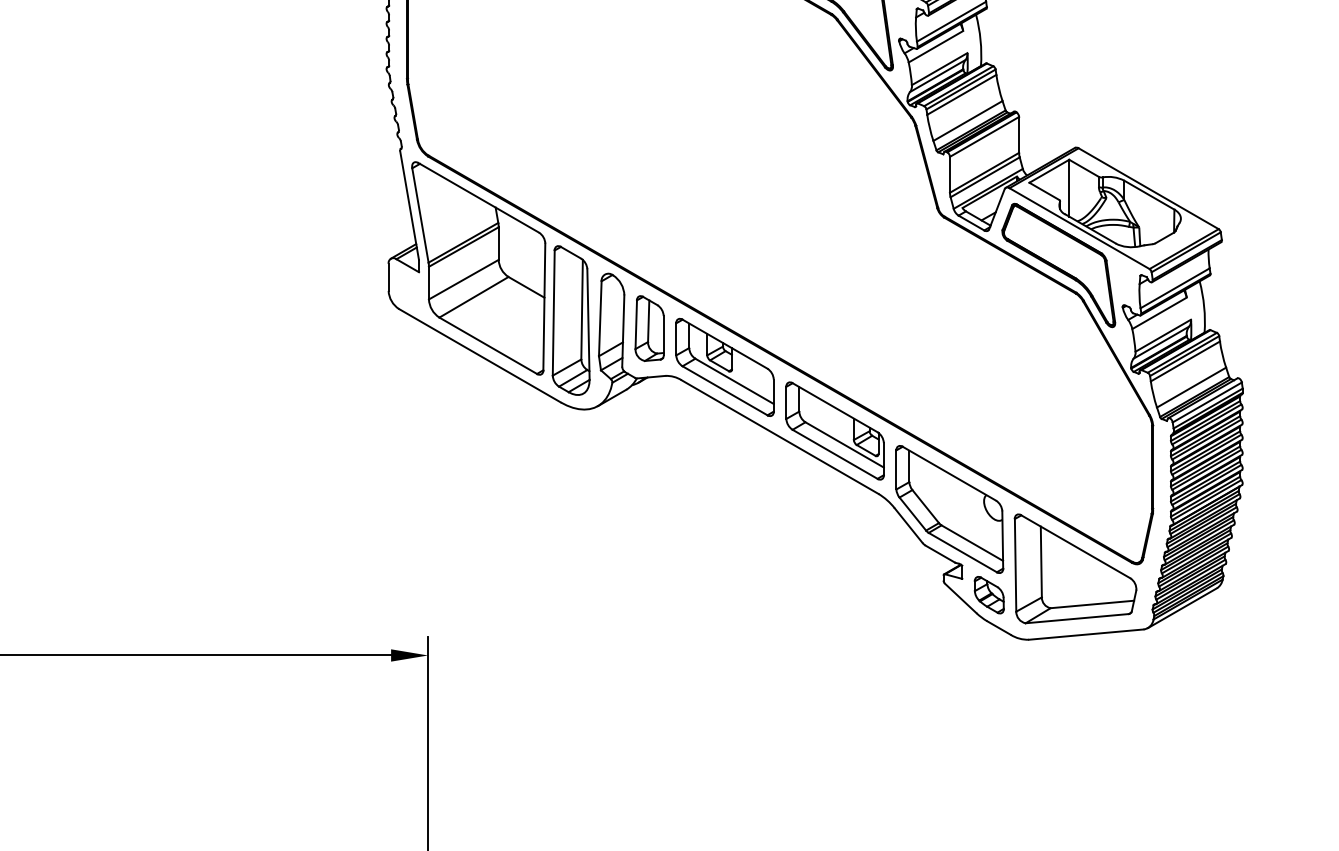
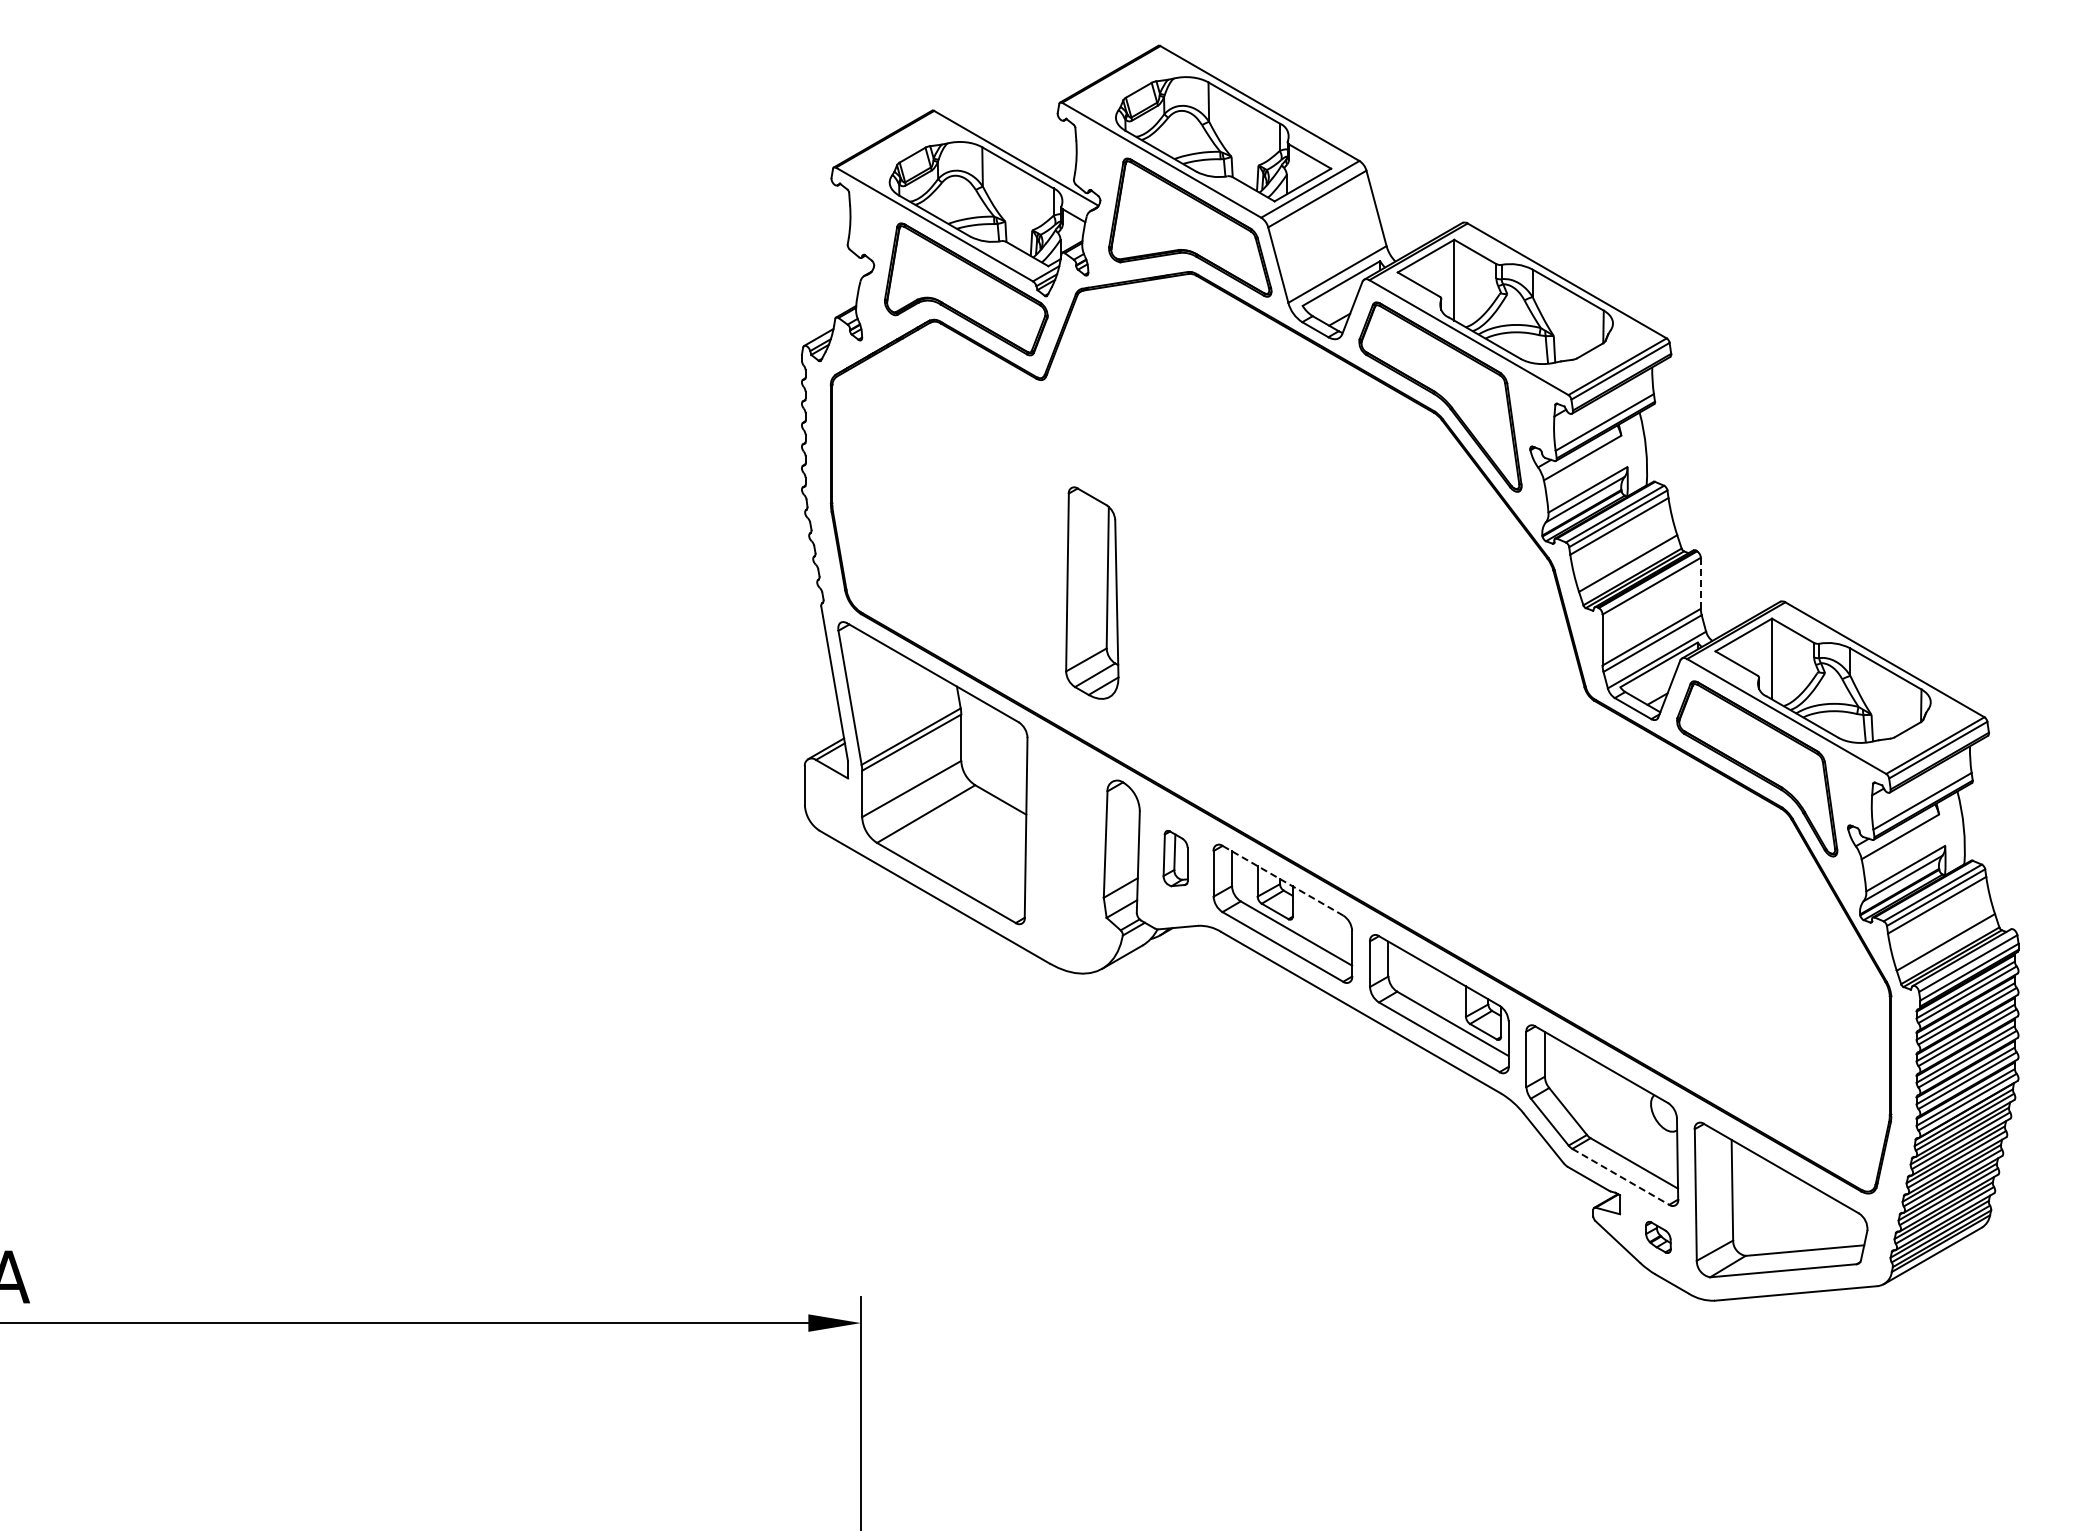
line: (1018, 135) -> (1700, 583), solid -> dashed
part: (571, 320) -> (1092, 592), moved
part: (649, 328) -> (1175, 858), size x0.6
line: (724, 344) -> (1282, 880), solid -> dashed
line: (962, 552) -> (1620, 1176), solid -> dashed
part: (989, 595) -> (1658, 1237), size x0.6

